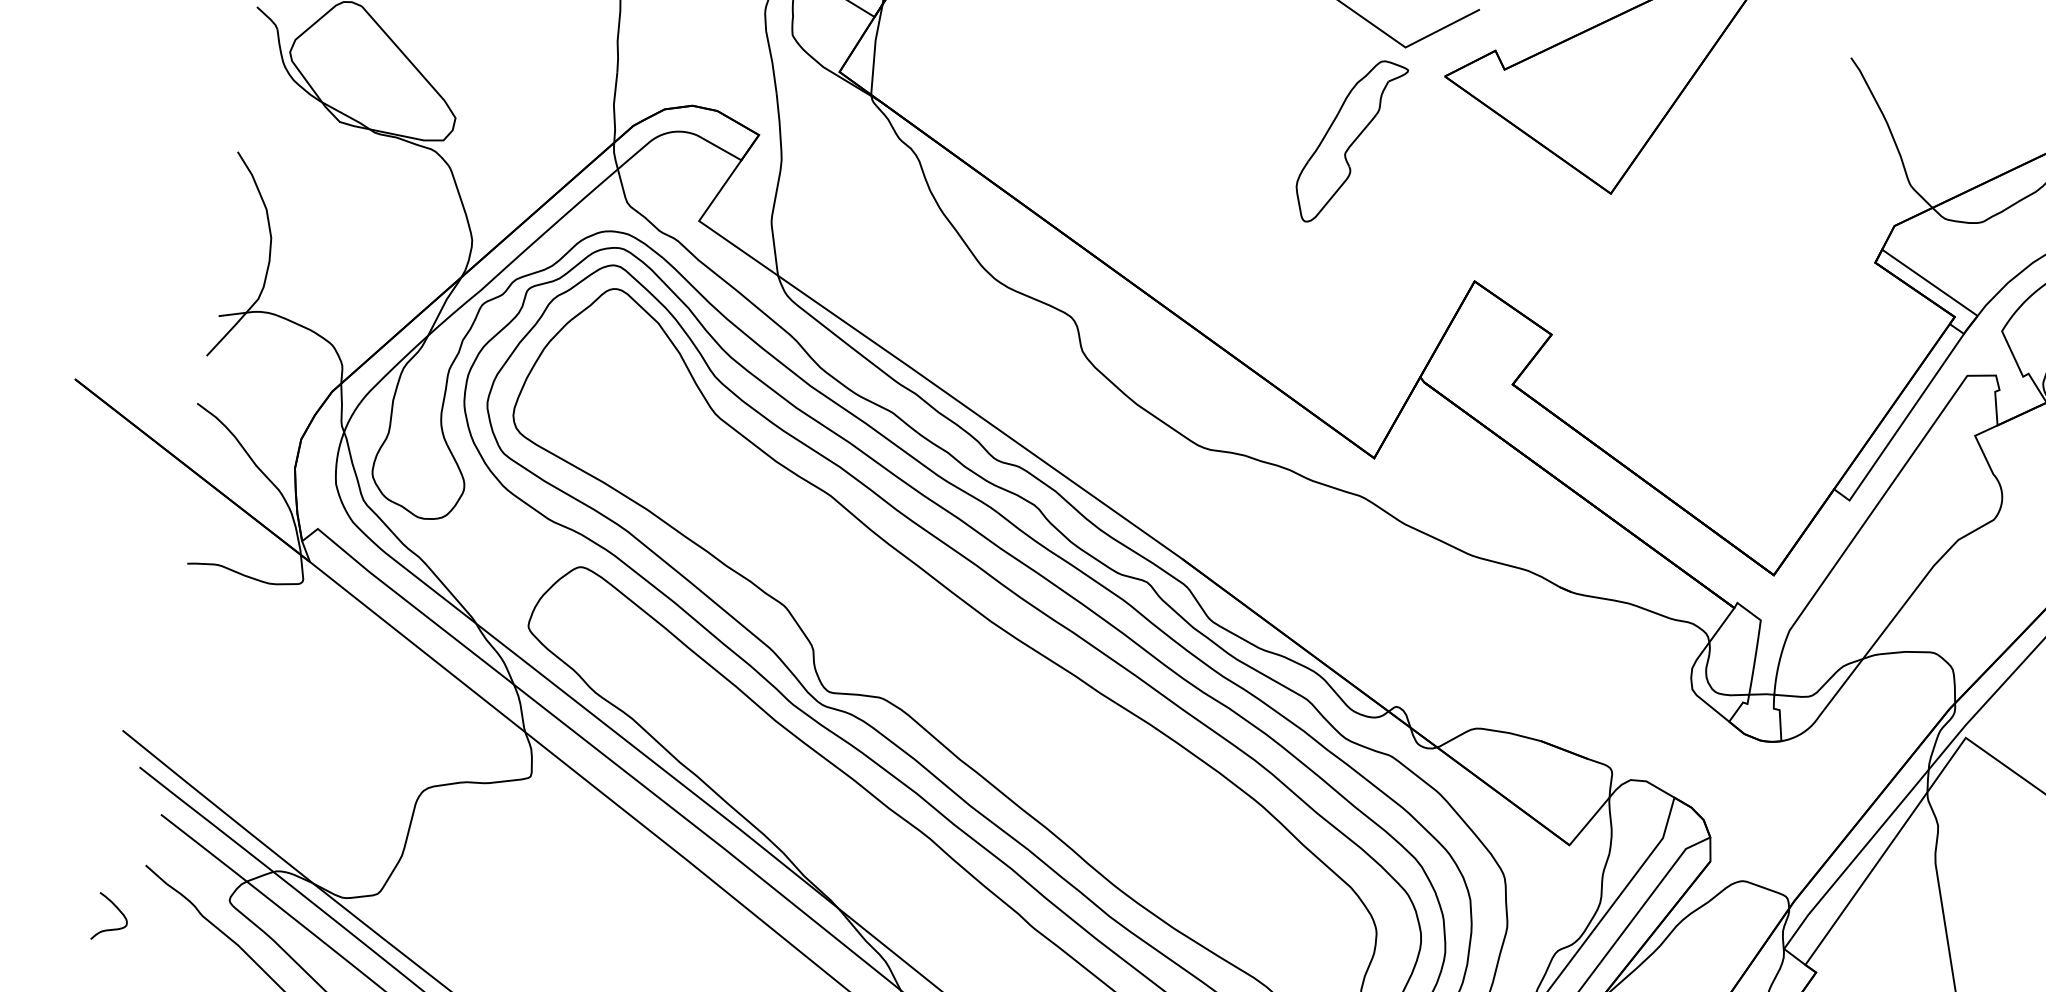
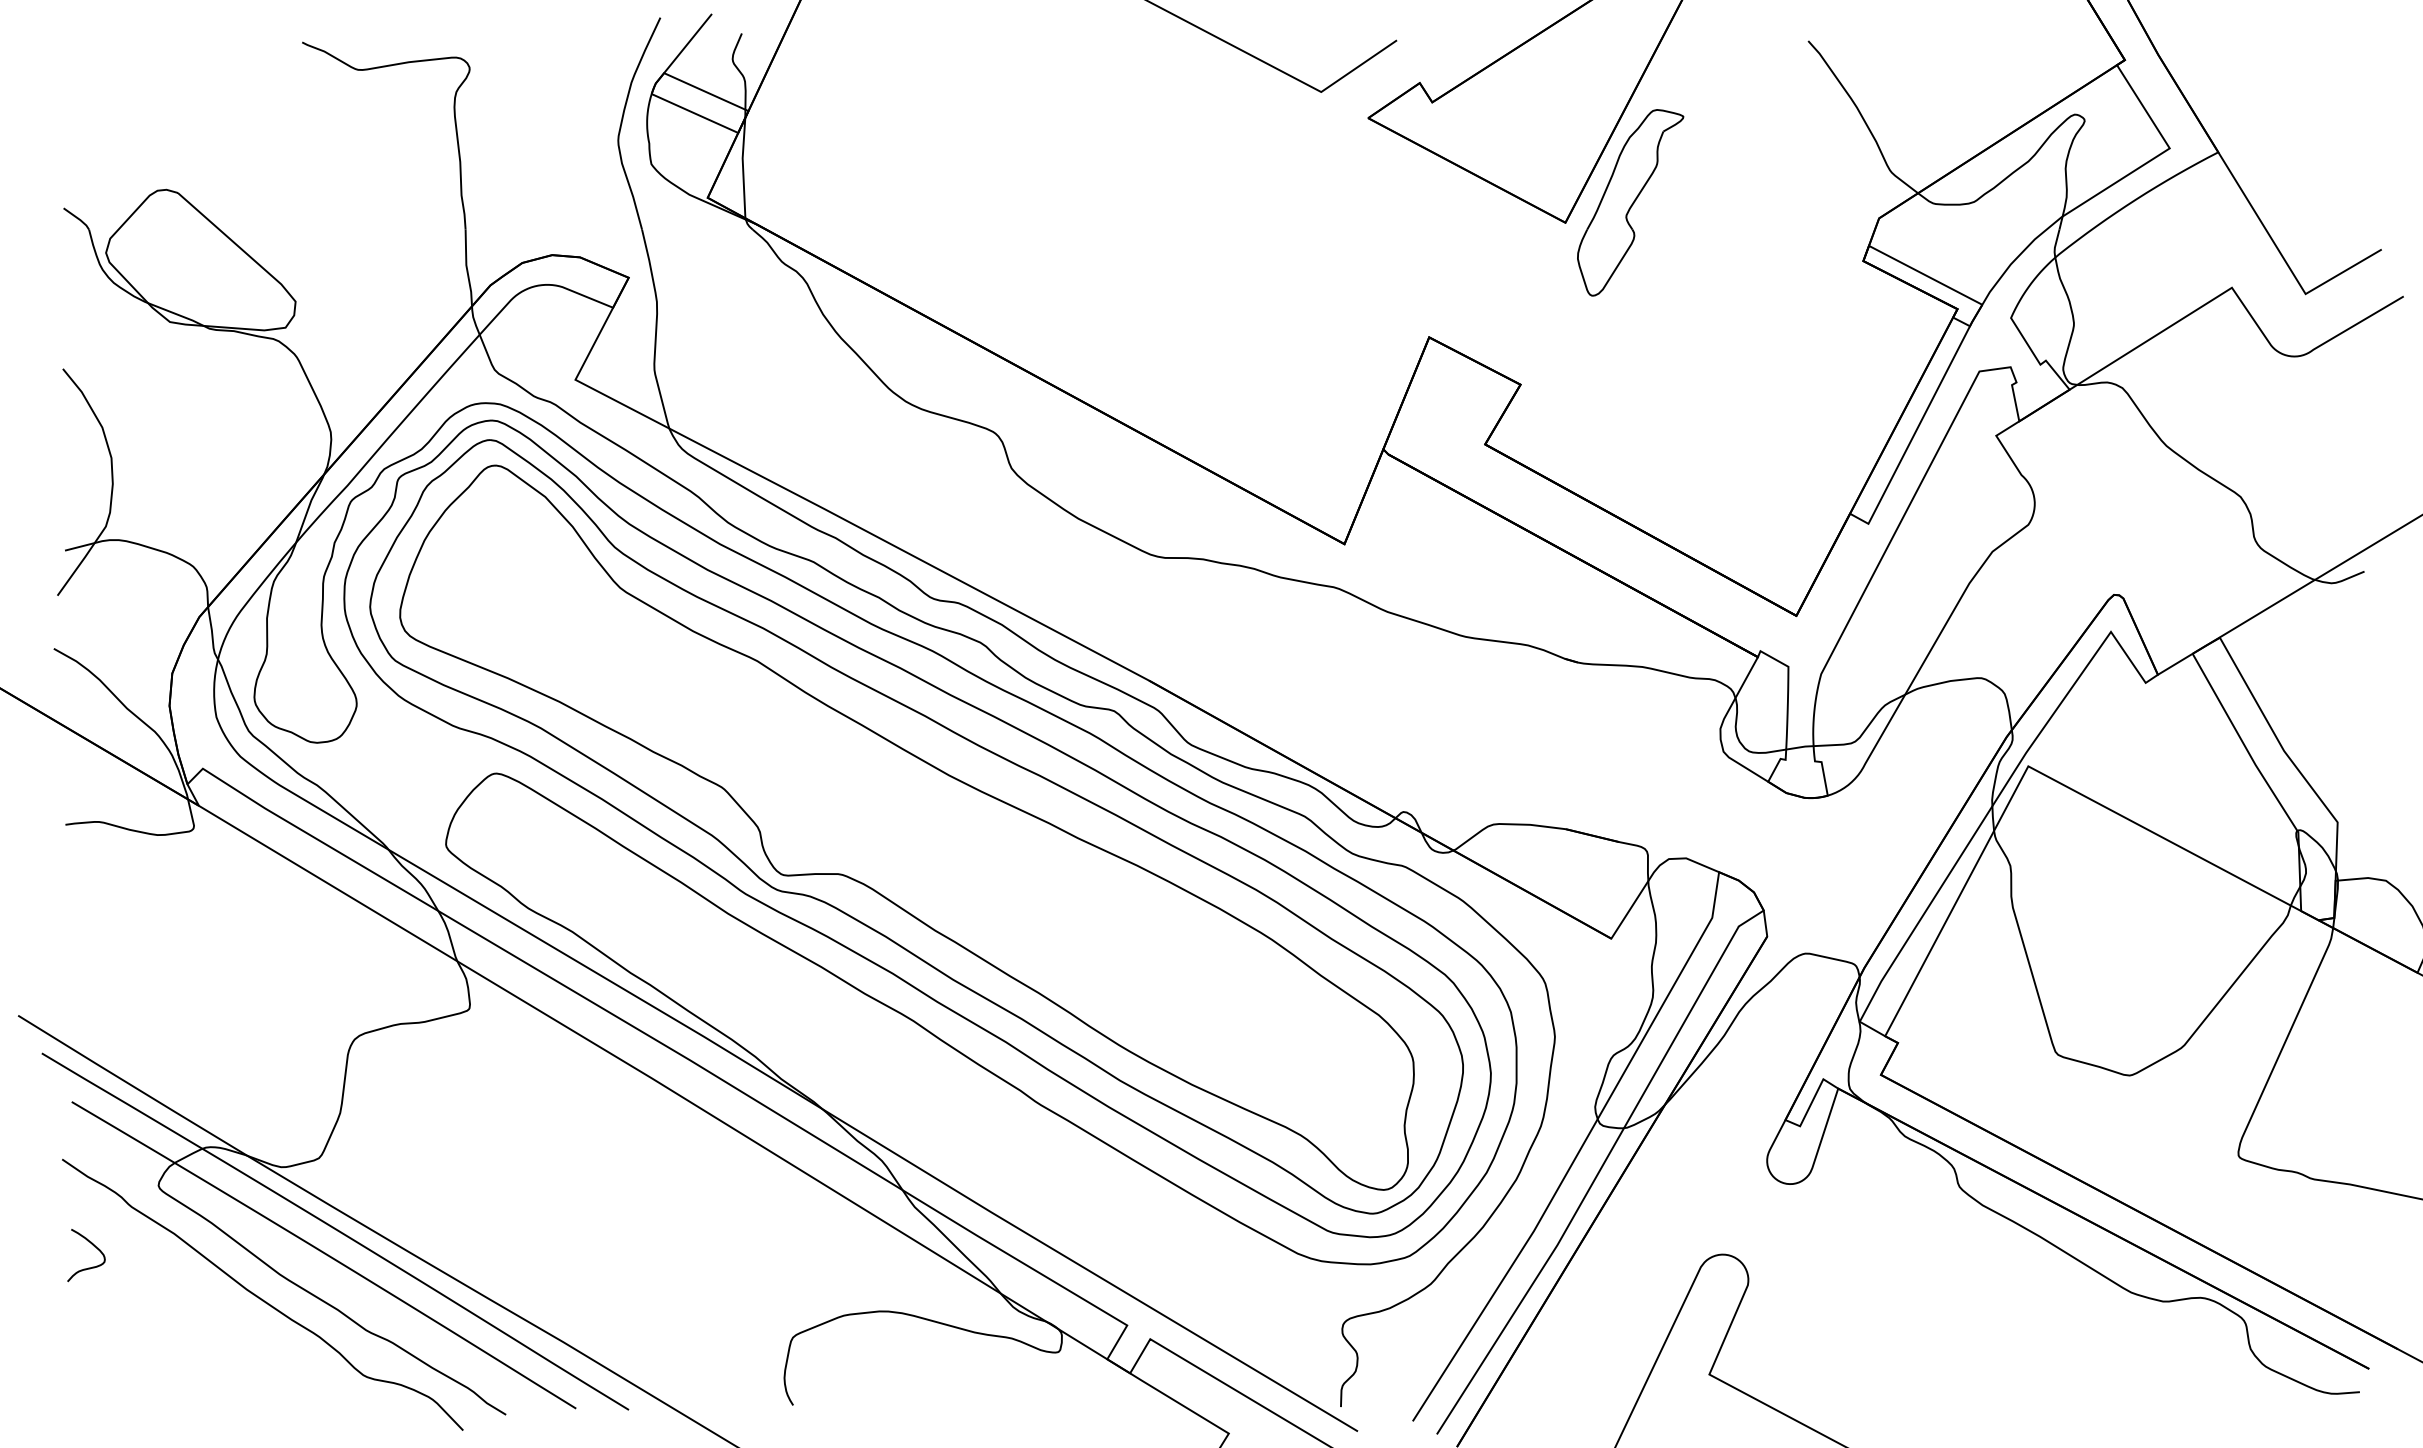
part: (1350, 141) -> (1630, 202), moved
curve: (118, 910) -> (93, 1246), moved

